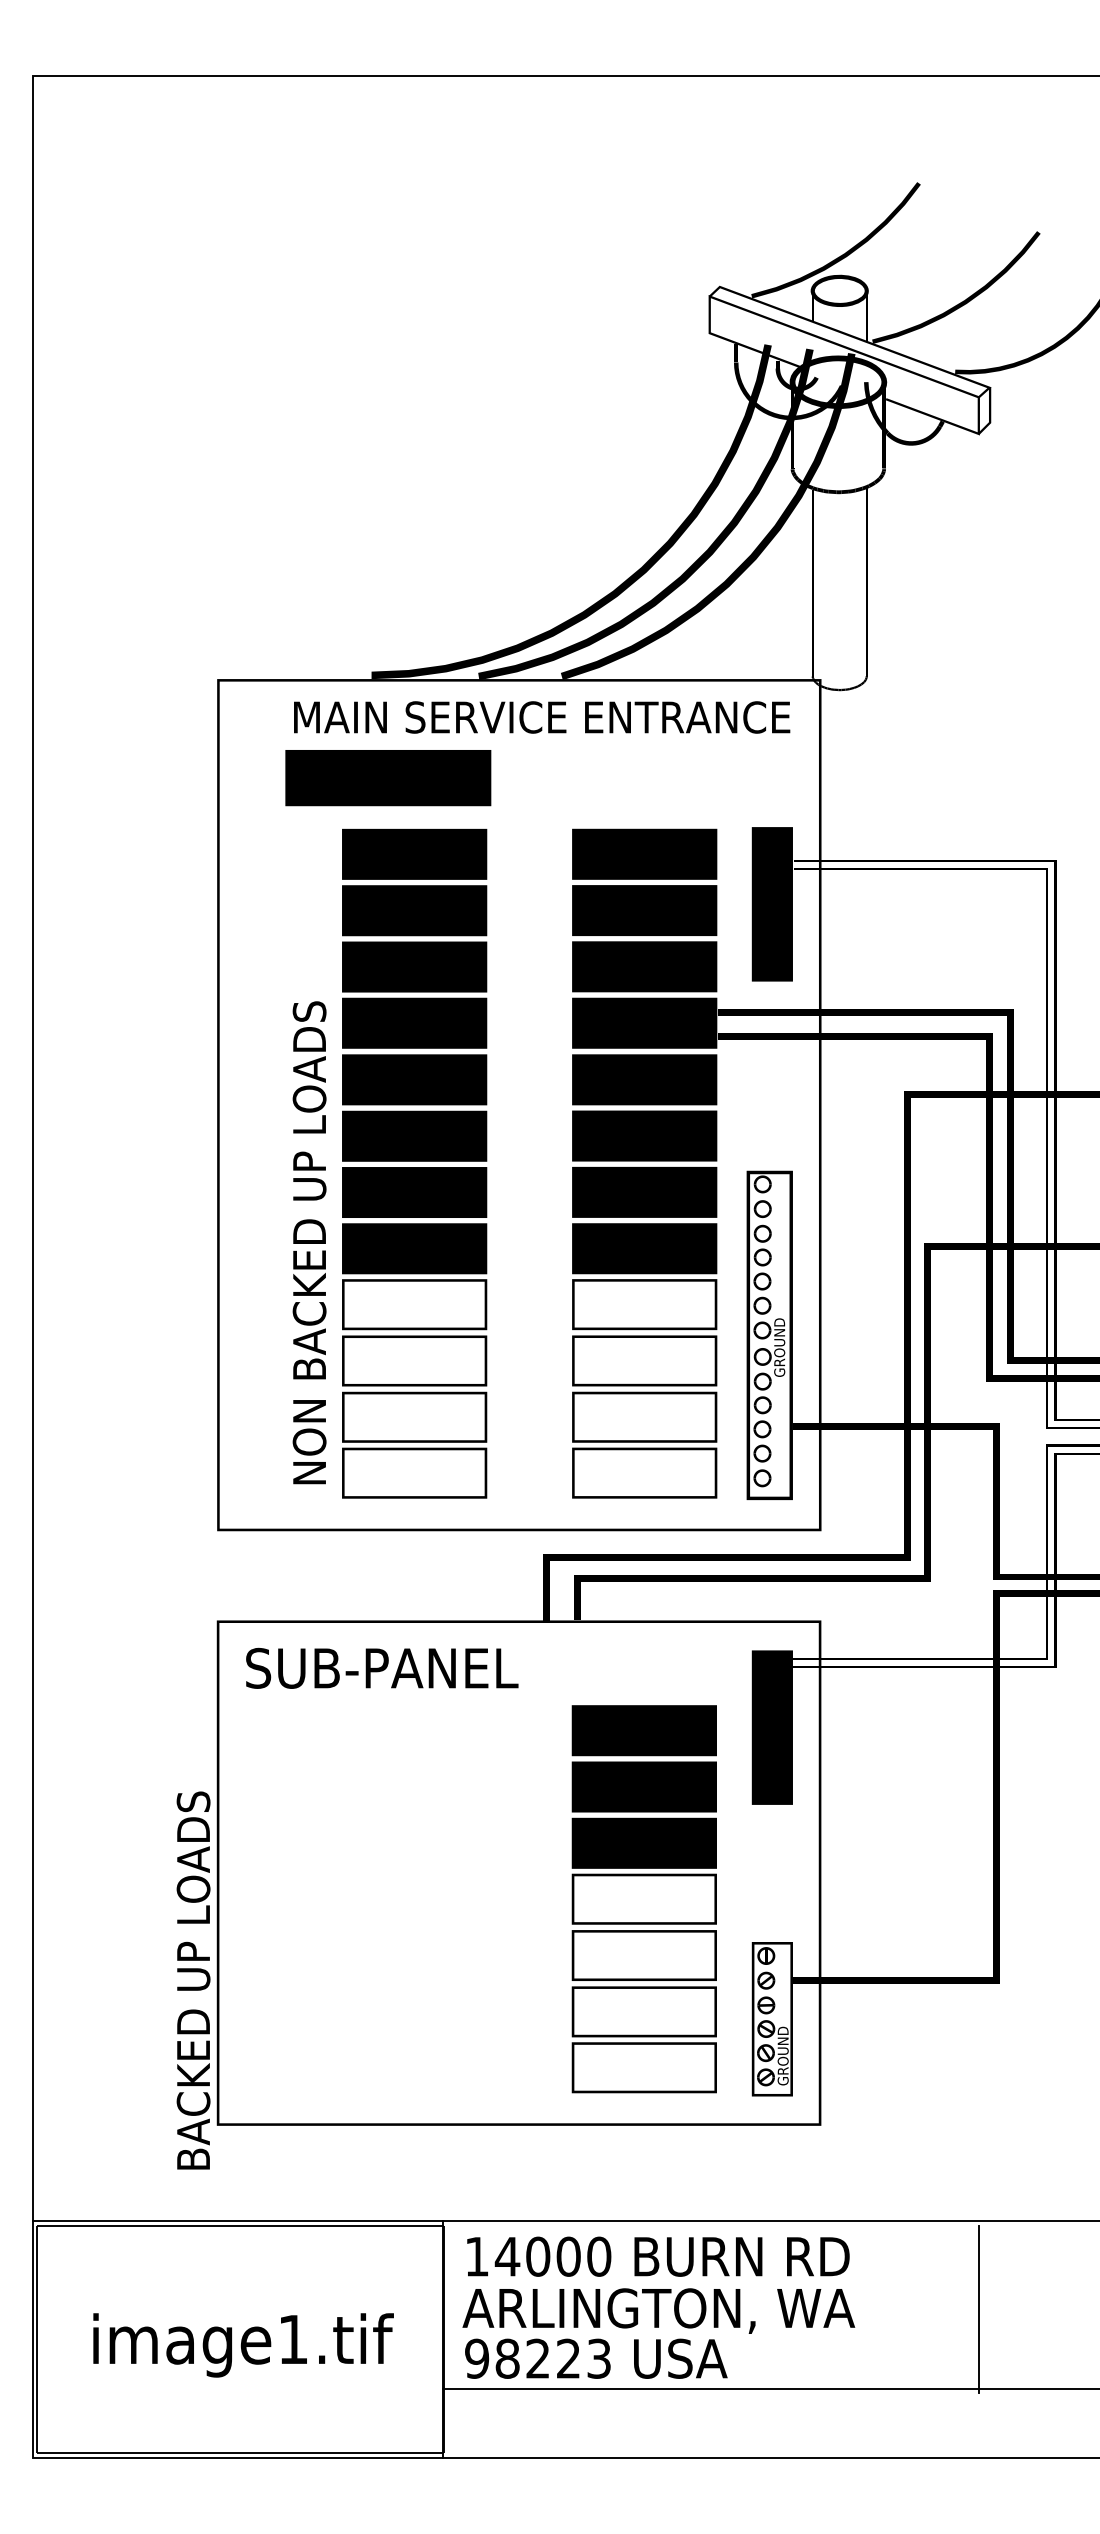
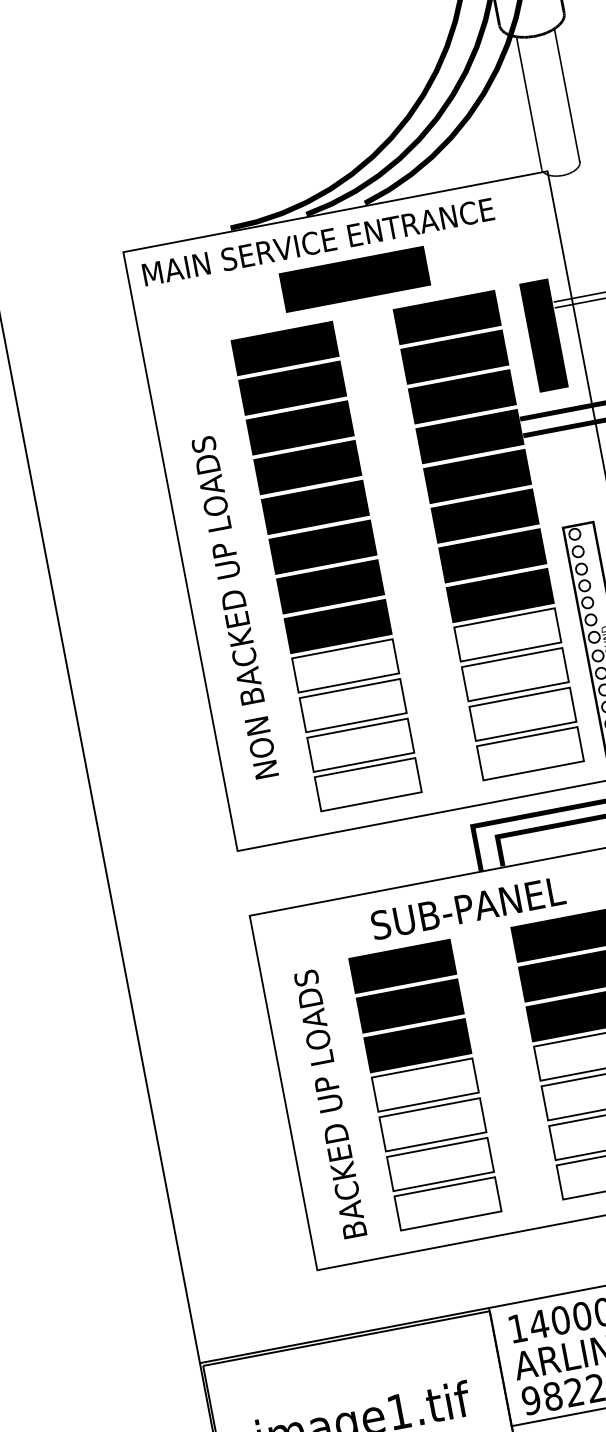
text: (542, 717) -> (318, 242), moved
text: (388, 778) -> (355, 279), moved
text: (309, 1242) -> (234, 607), moved
text: (382, 1667) -> (468, 907), moved
part: (413, 1899) -> (424, 1085), added
text: (193, 1980) -> (330, 1104), moved

